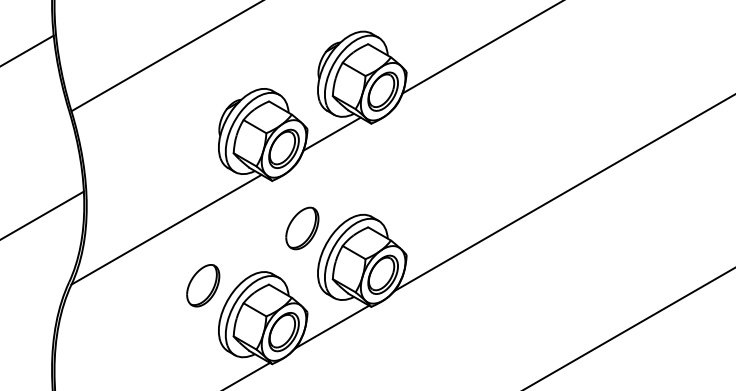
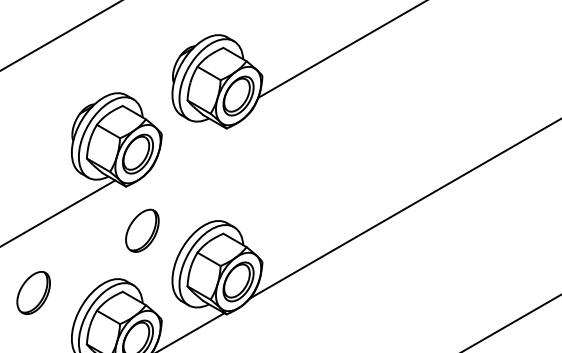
line: (331, 133) -> (186, 138), removed
part: (302, 228) -> (142, 230), moved
part: (203, 285) -> (33, 292), moved

